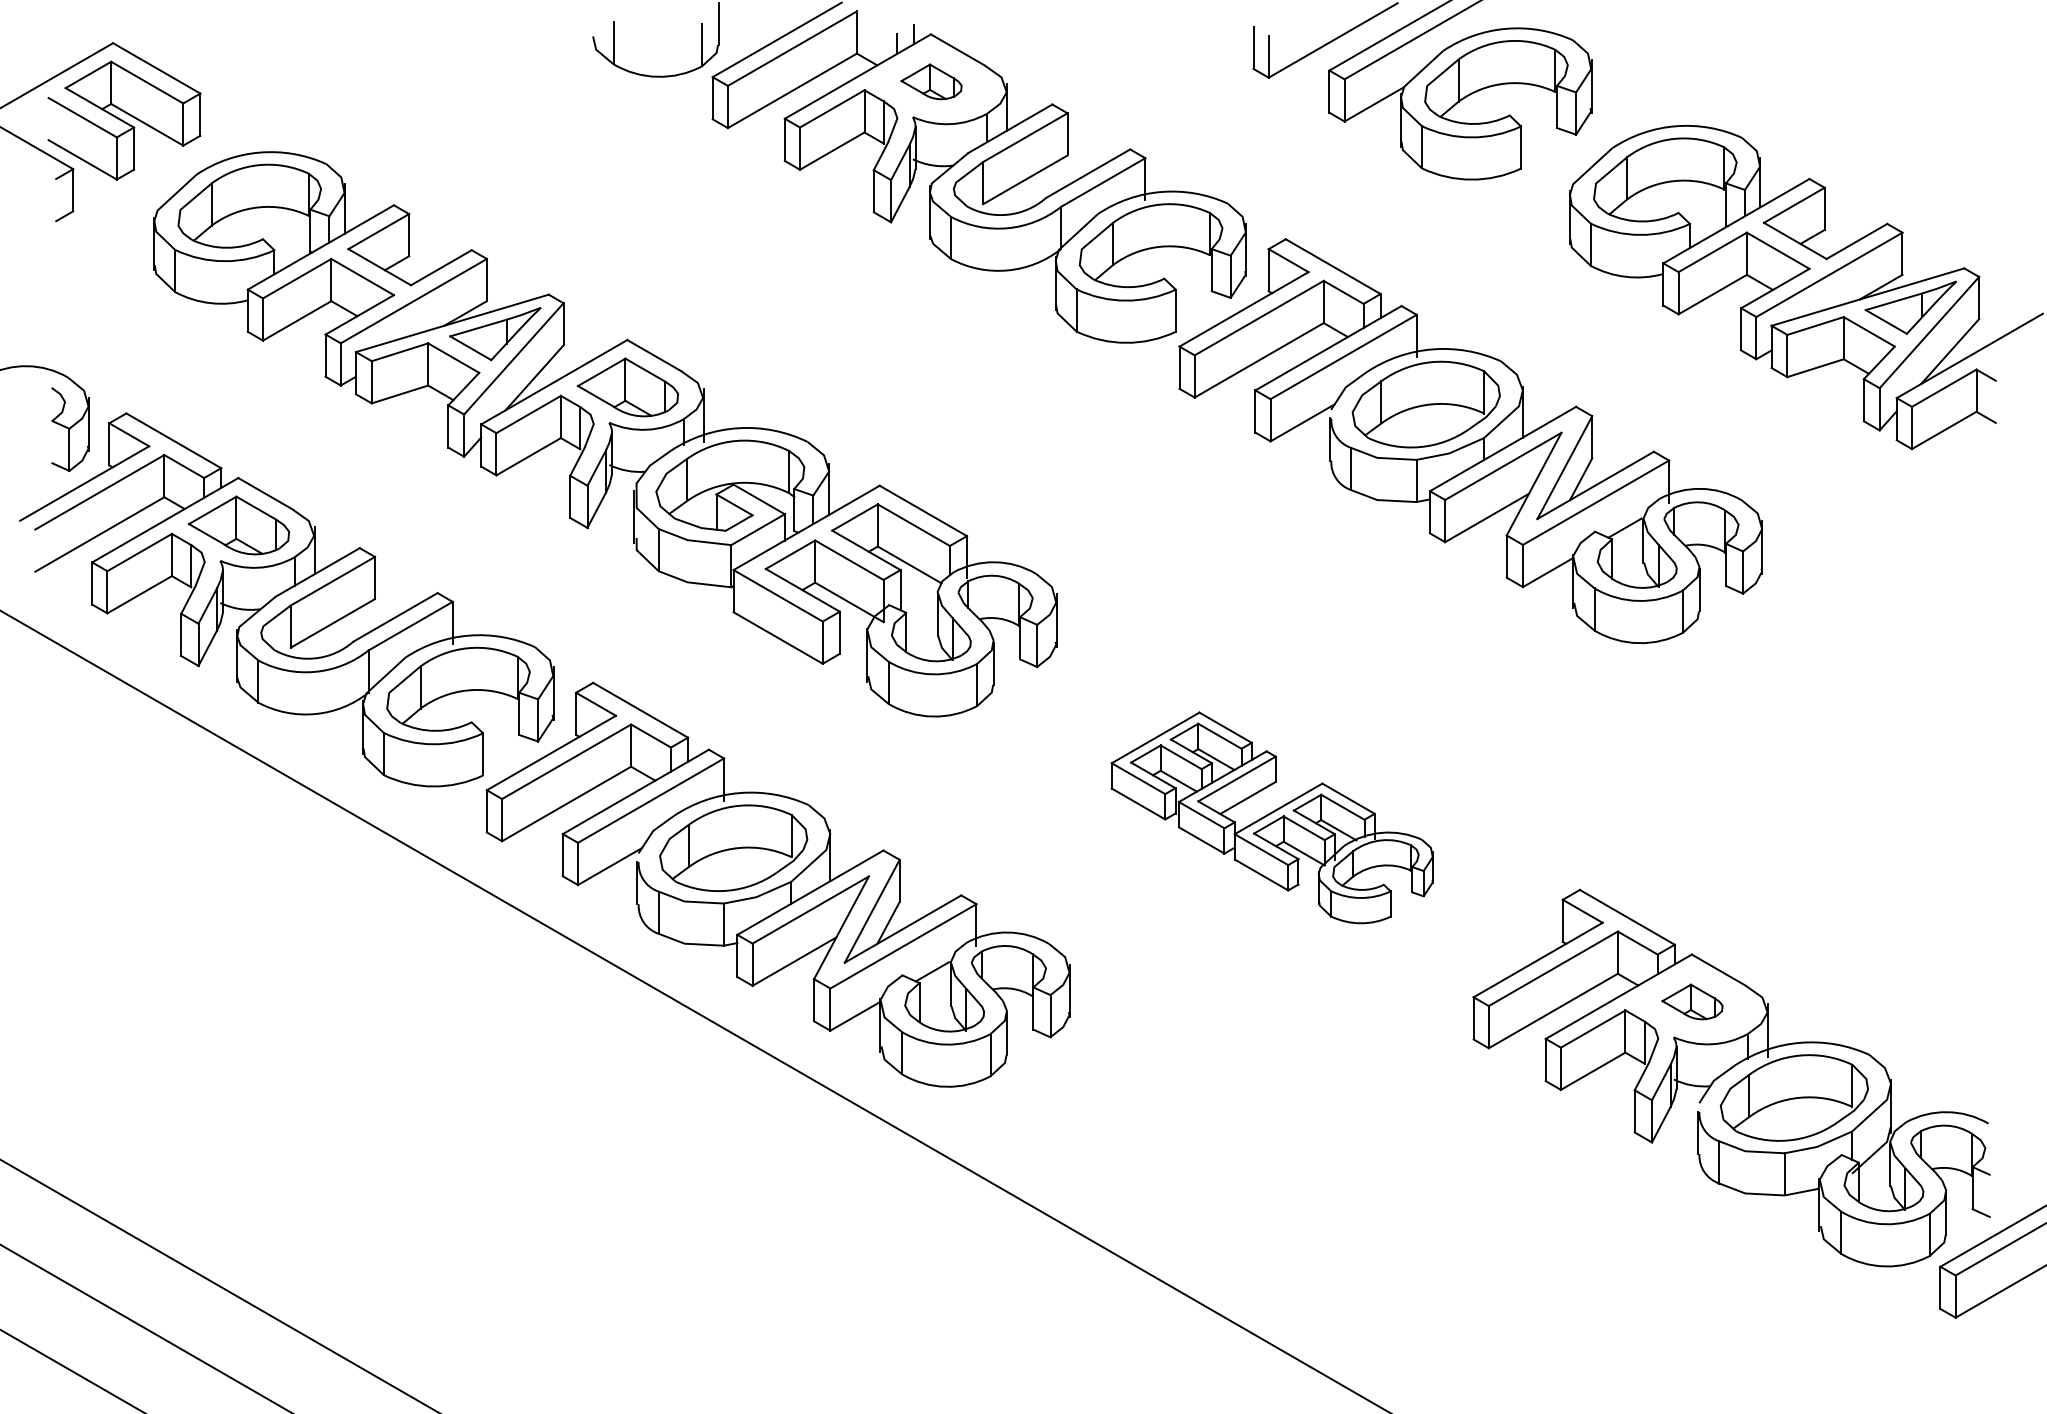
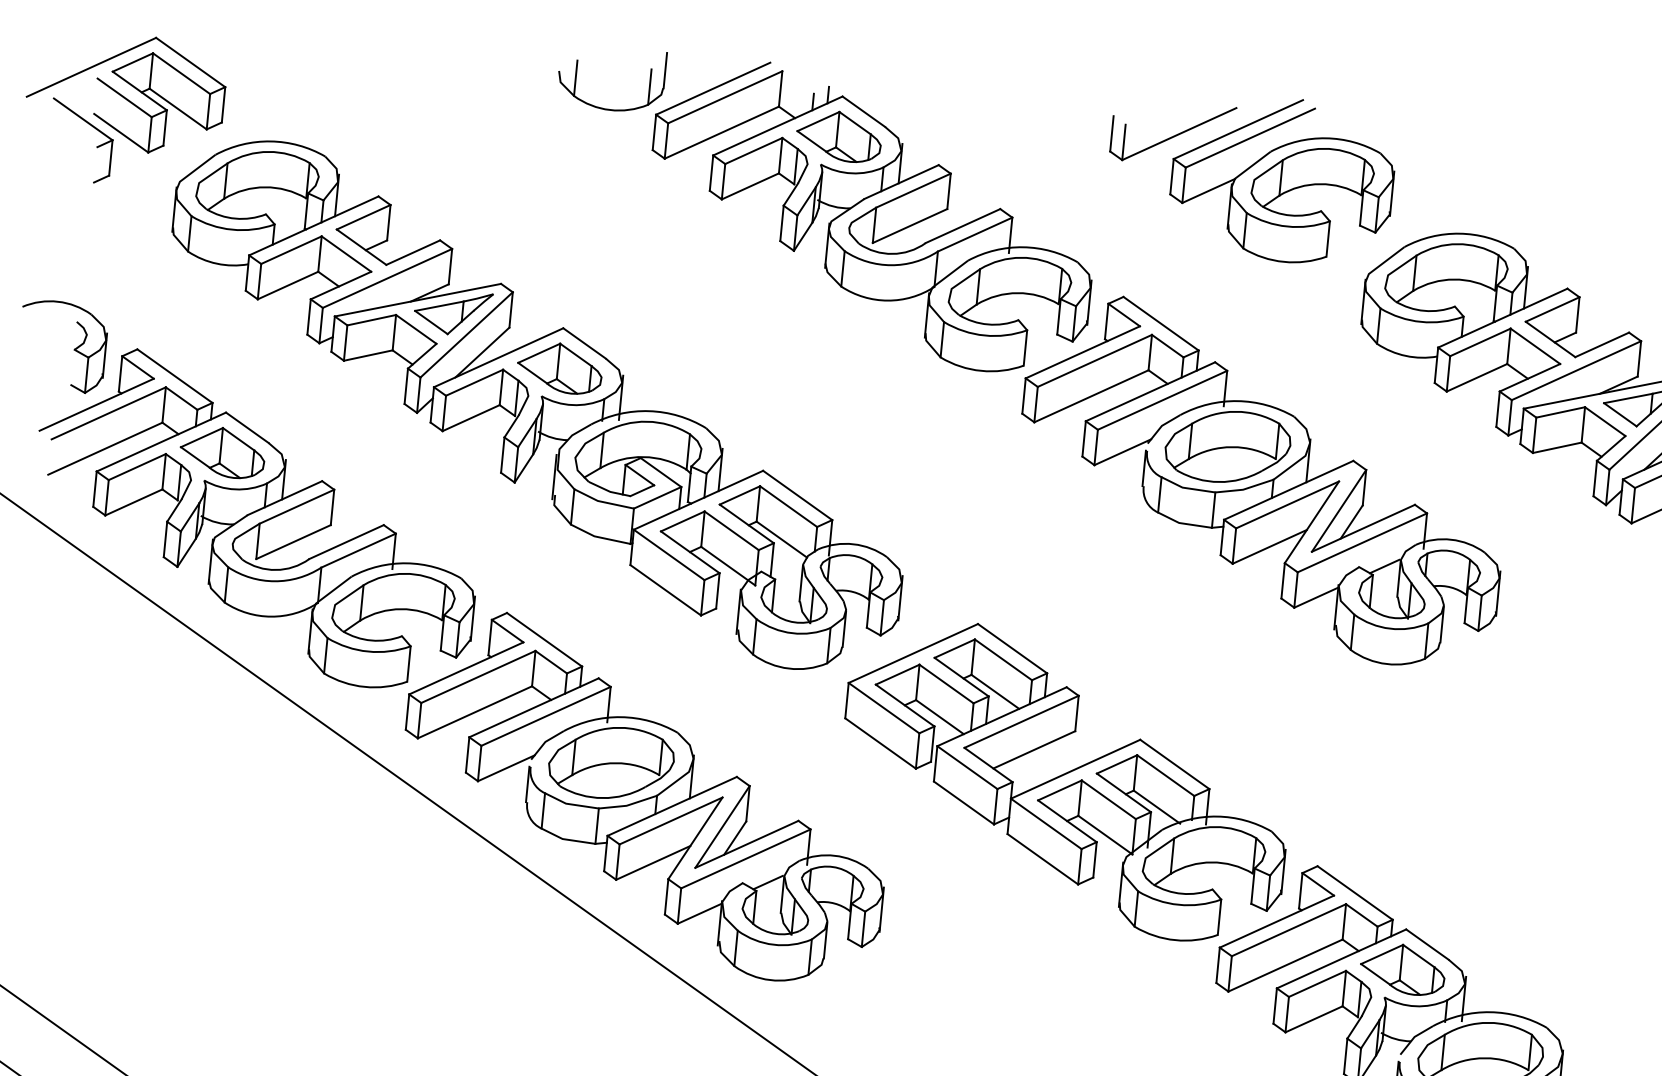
part: (931, 81) -> (839, 136), size x1.67
part: (1271, 817) -> (1064, 780), size x1.67
part: (1692, 1001) -> (1402, 968), size x1.67

